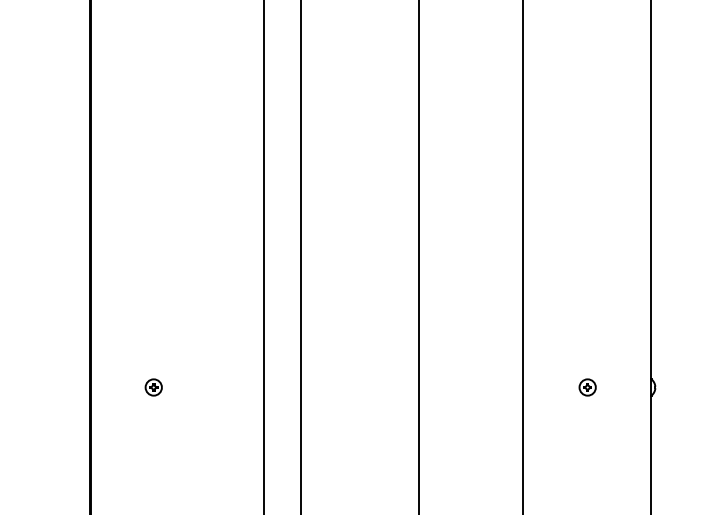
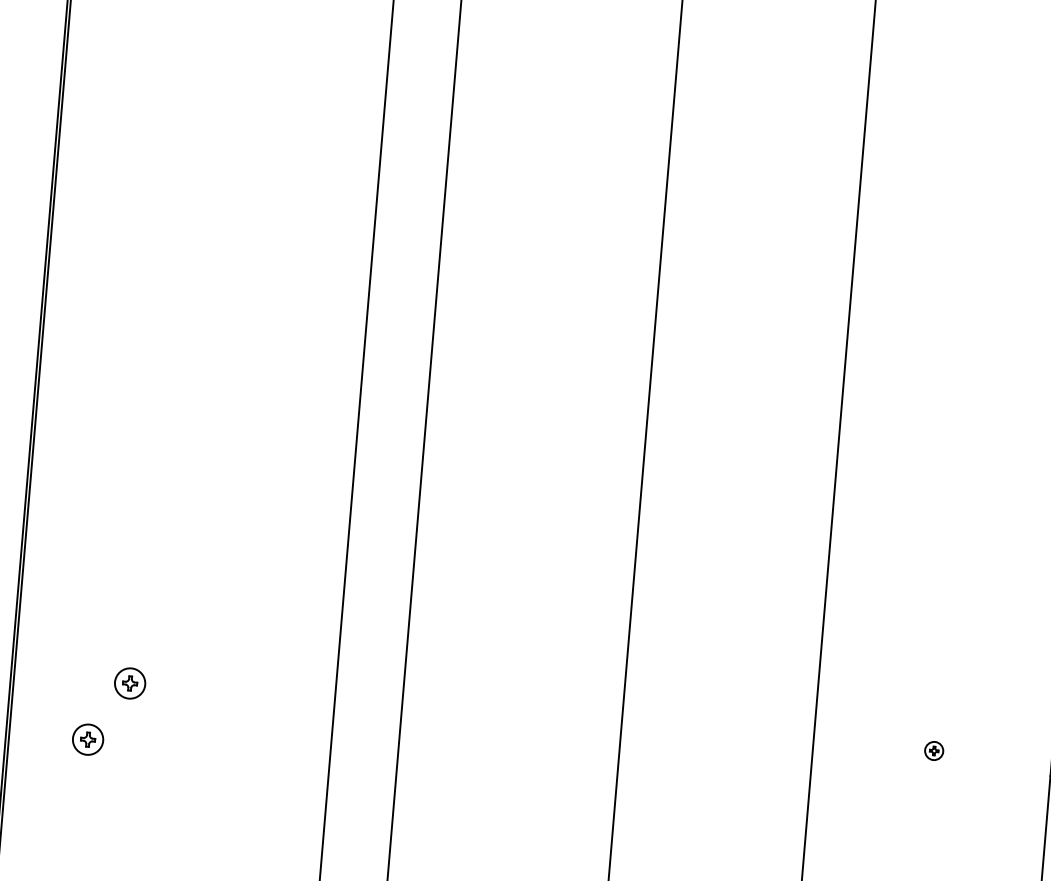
part: (587, 387) -> (933, 750), size x0.6
part: (133, 419) -> (87, 739), added

